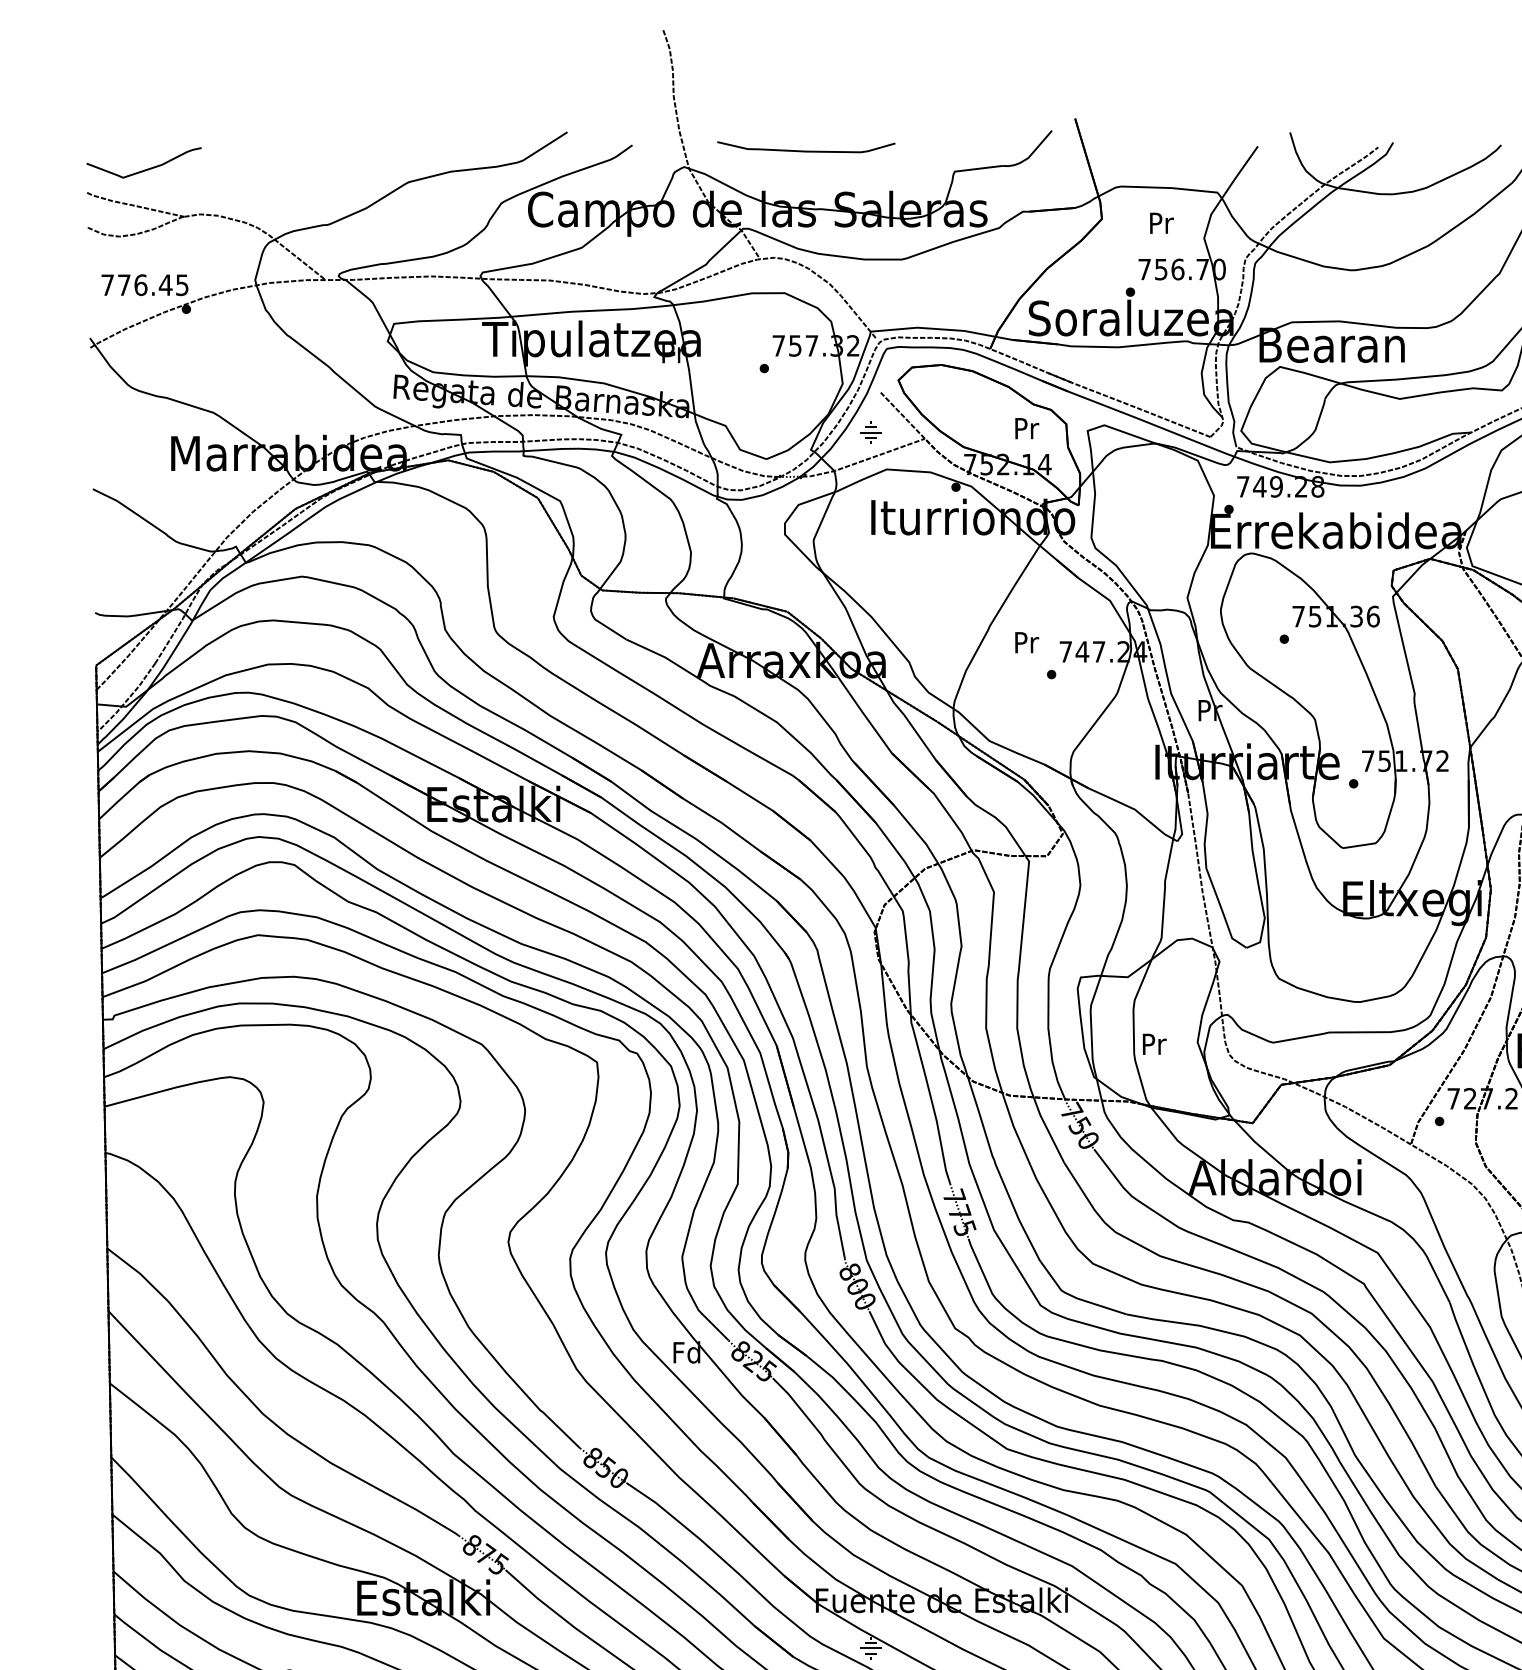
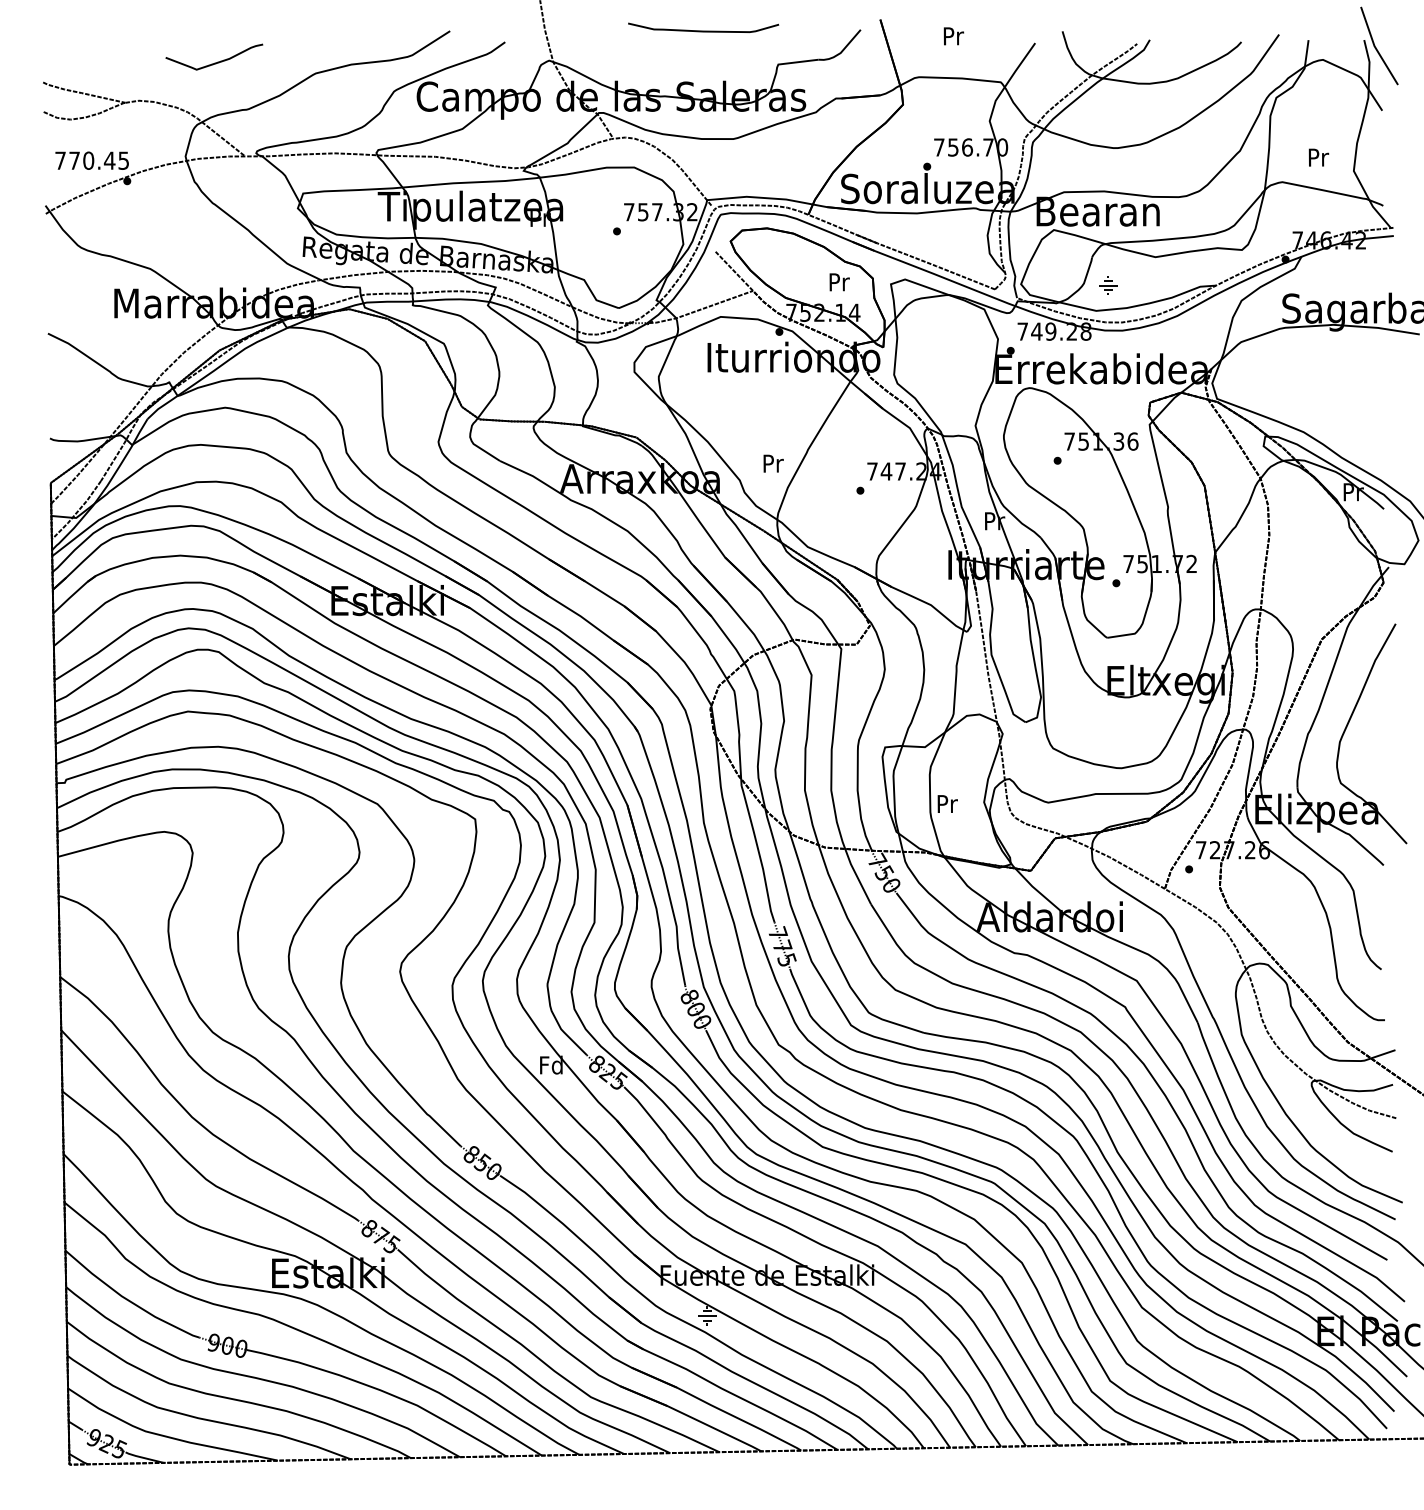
curve: (806, 150) -> (703, 30), moved
curve: (147, 168) -> (217, 61), moved
text: (1161, 223) -> (953, 36), moved
text: (140, 284) -> (88, 160), 776.45 -> 770.45
part: (871, 432) -> (1108, 285), moved
text: (1026, 642) -> (773, 463), moved

